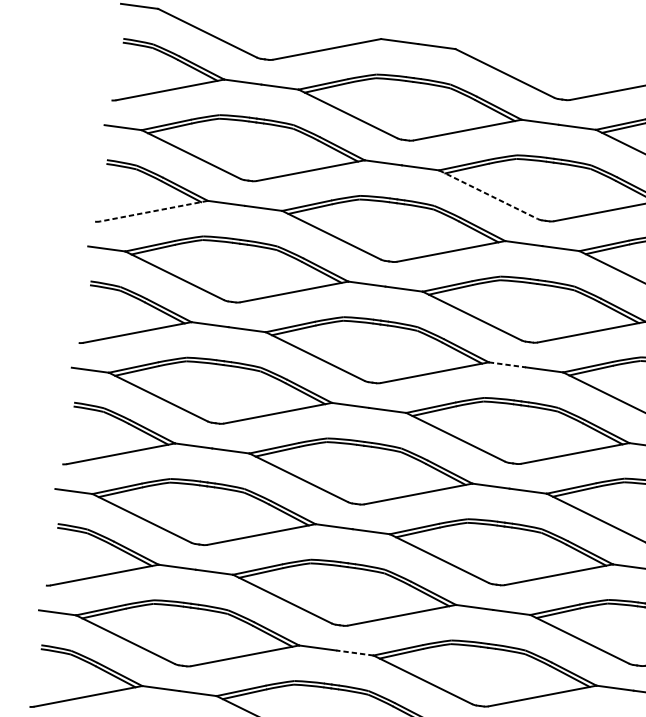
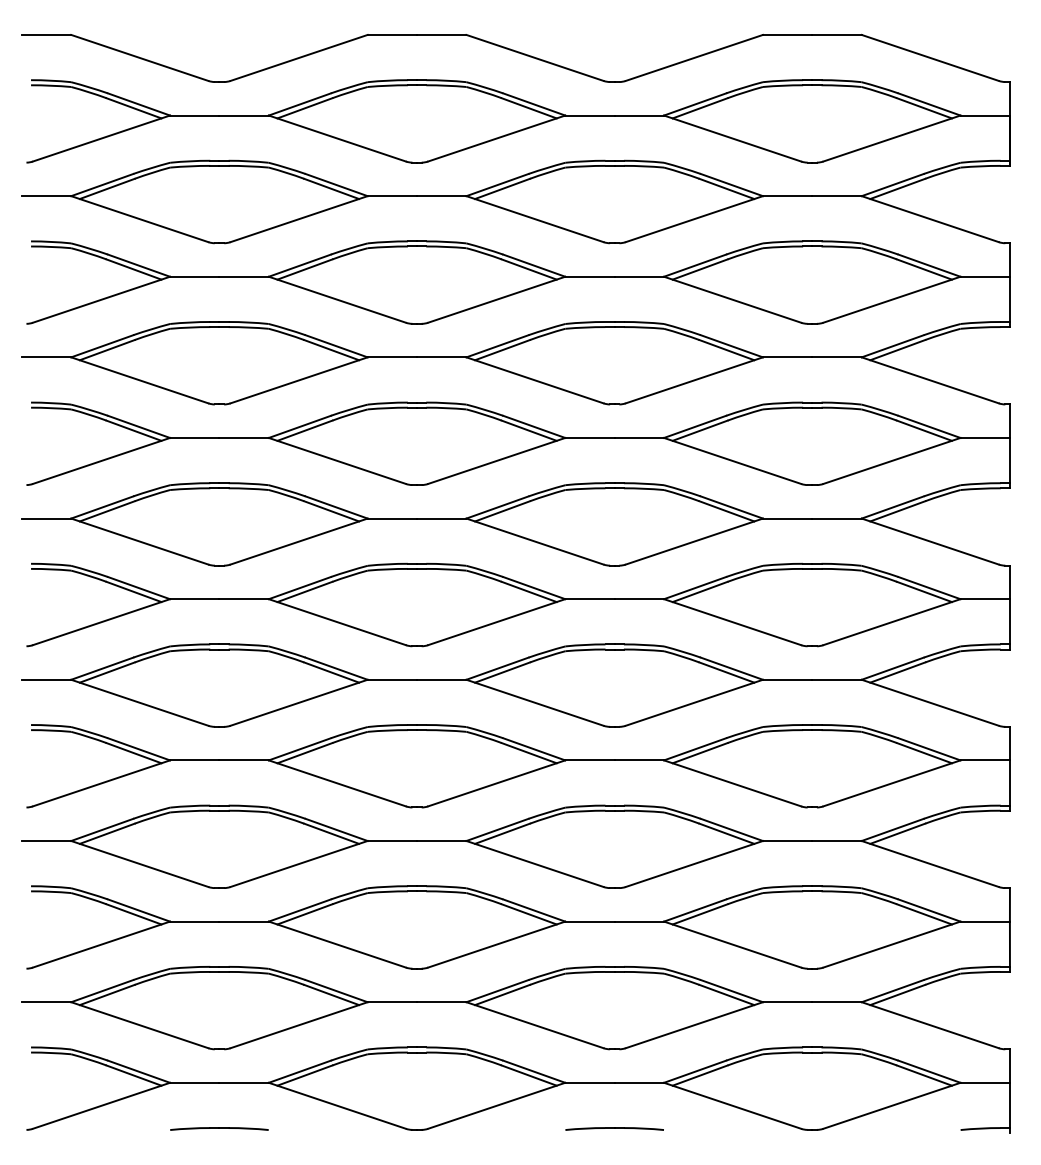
line: (488, 194) -> (535, 219), dashed -> solid
line: (154, 211) -> (101, 299), dashed -> solid
line: (507, 364) -> (589, 437), dashed -> solid
line: (354, 653) -> (441, 841), dashed -> solid

